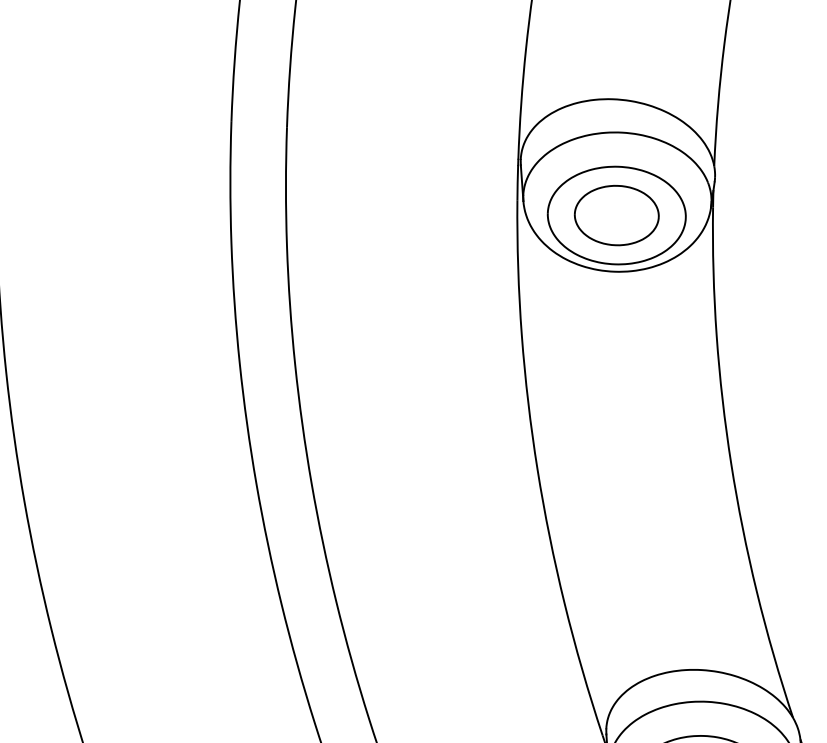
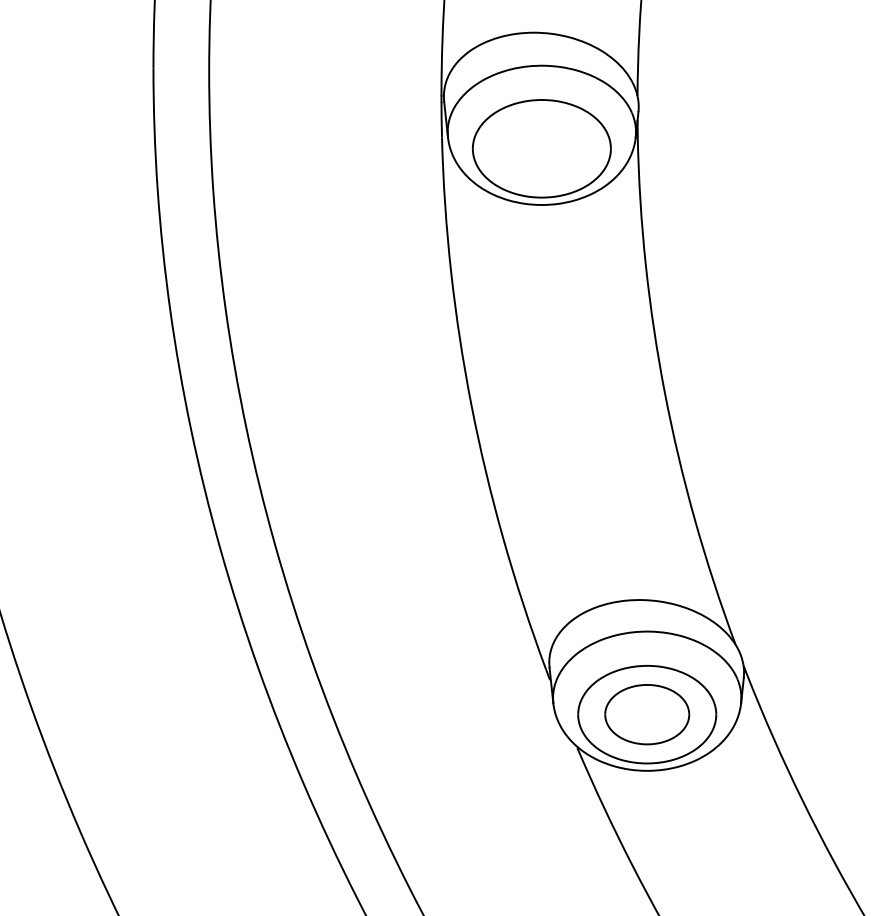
part: (616, 215) -> (541, 148), removed

